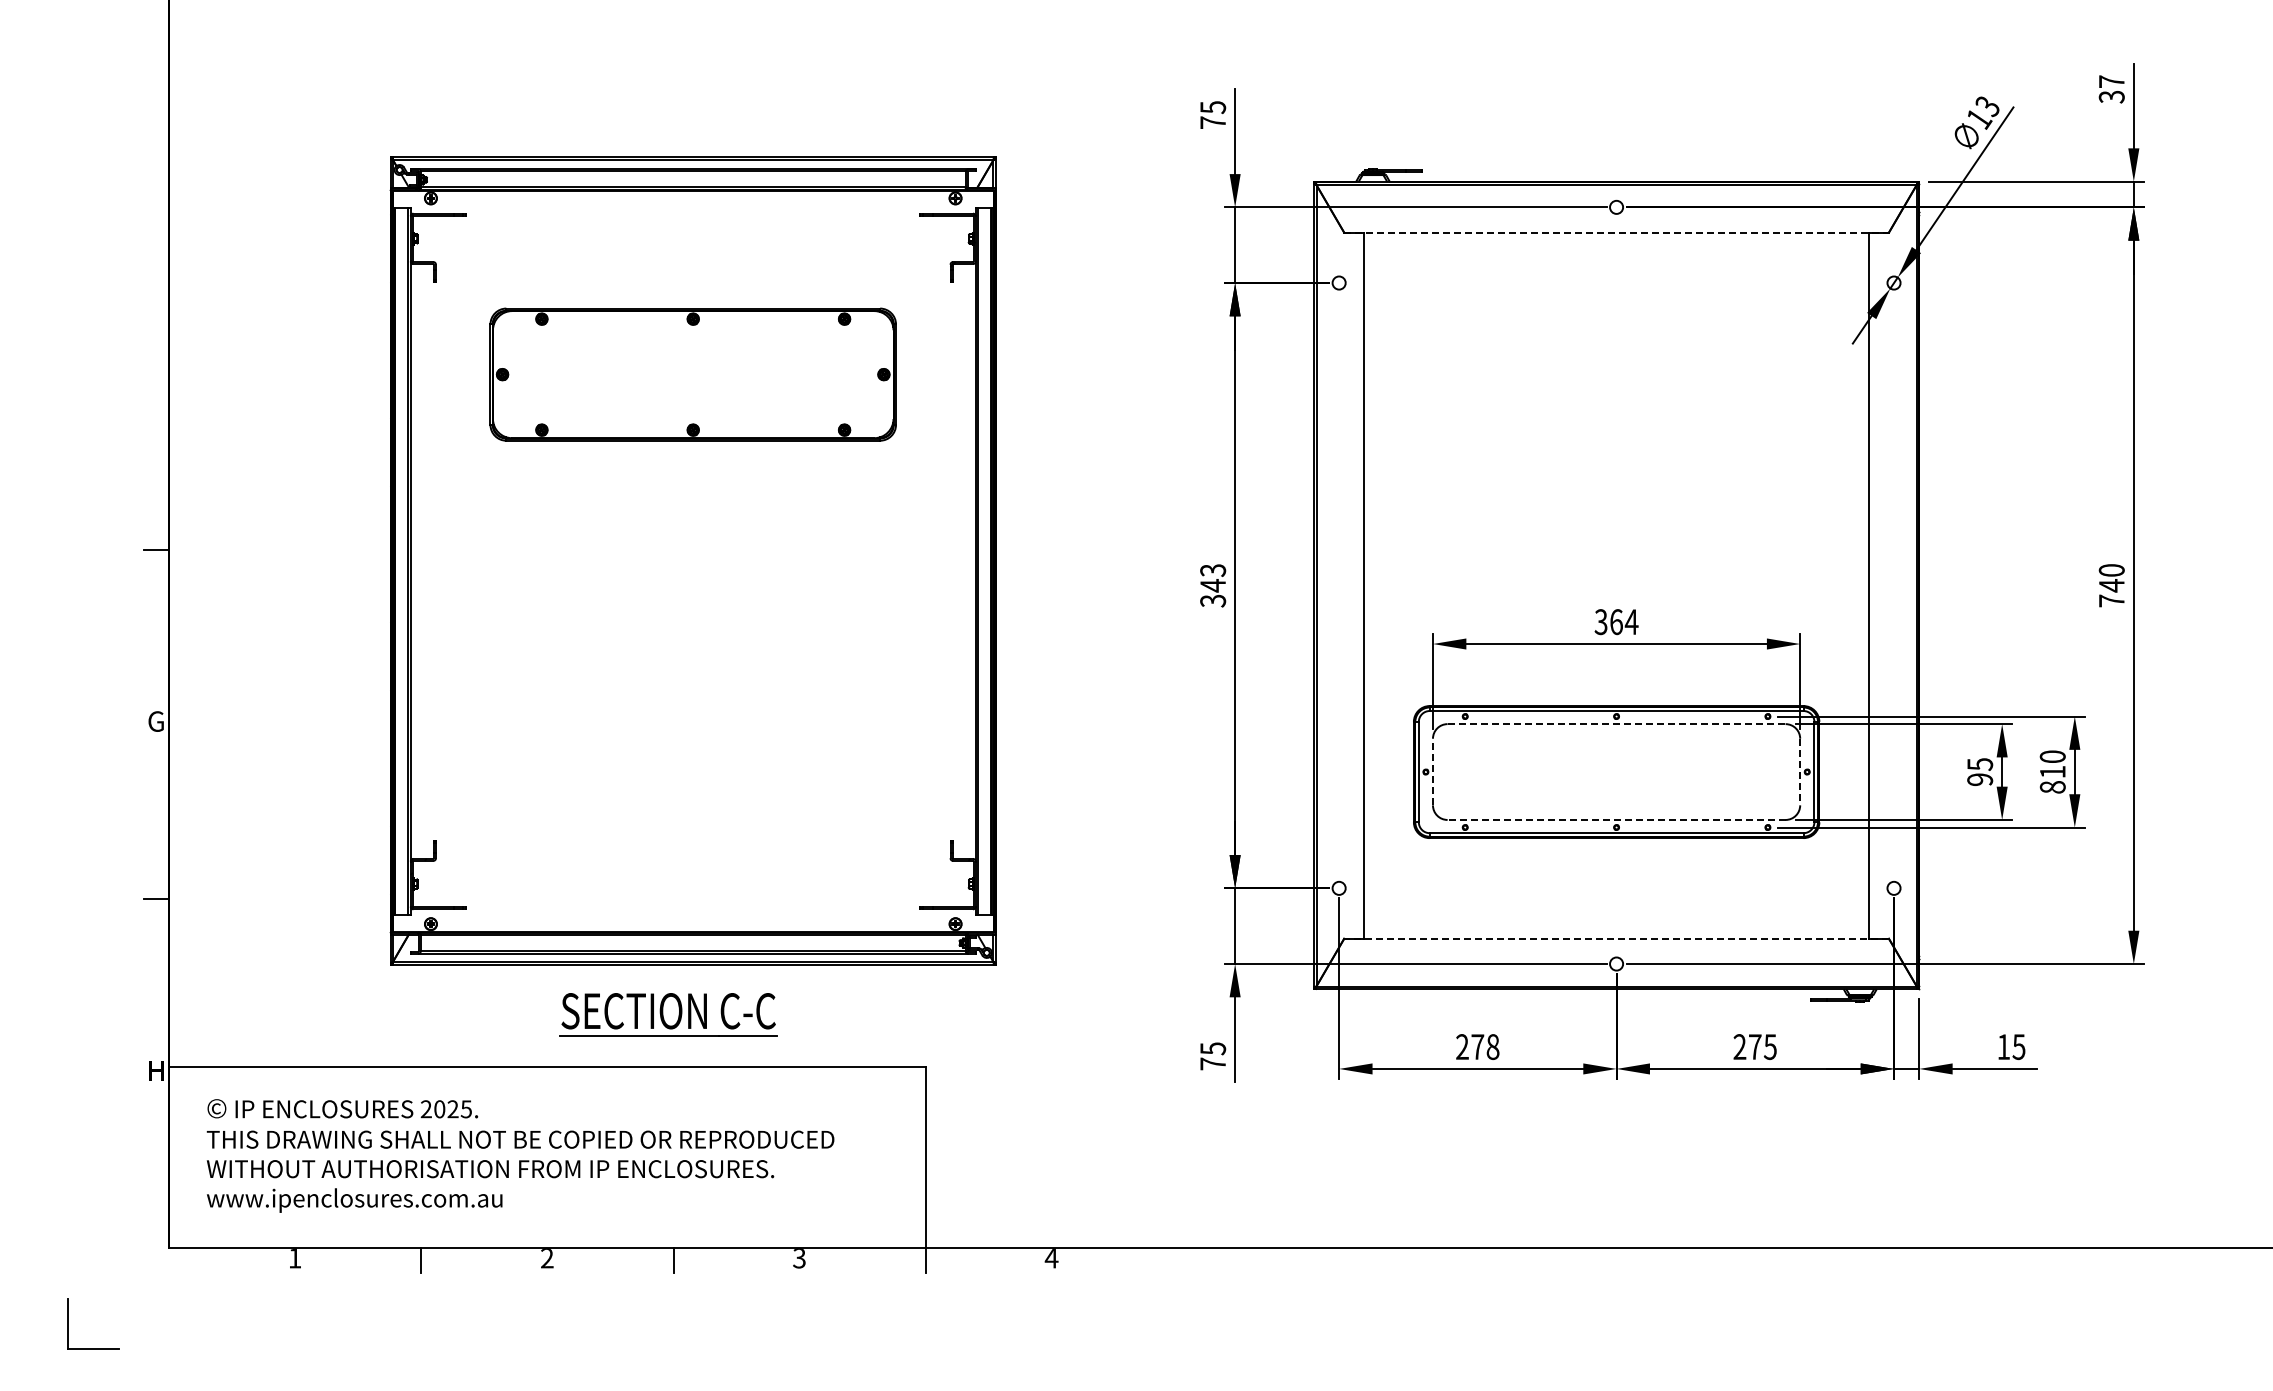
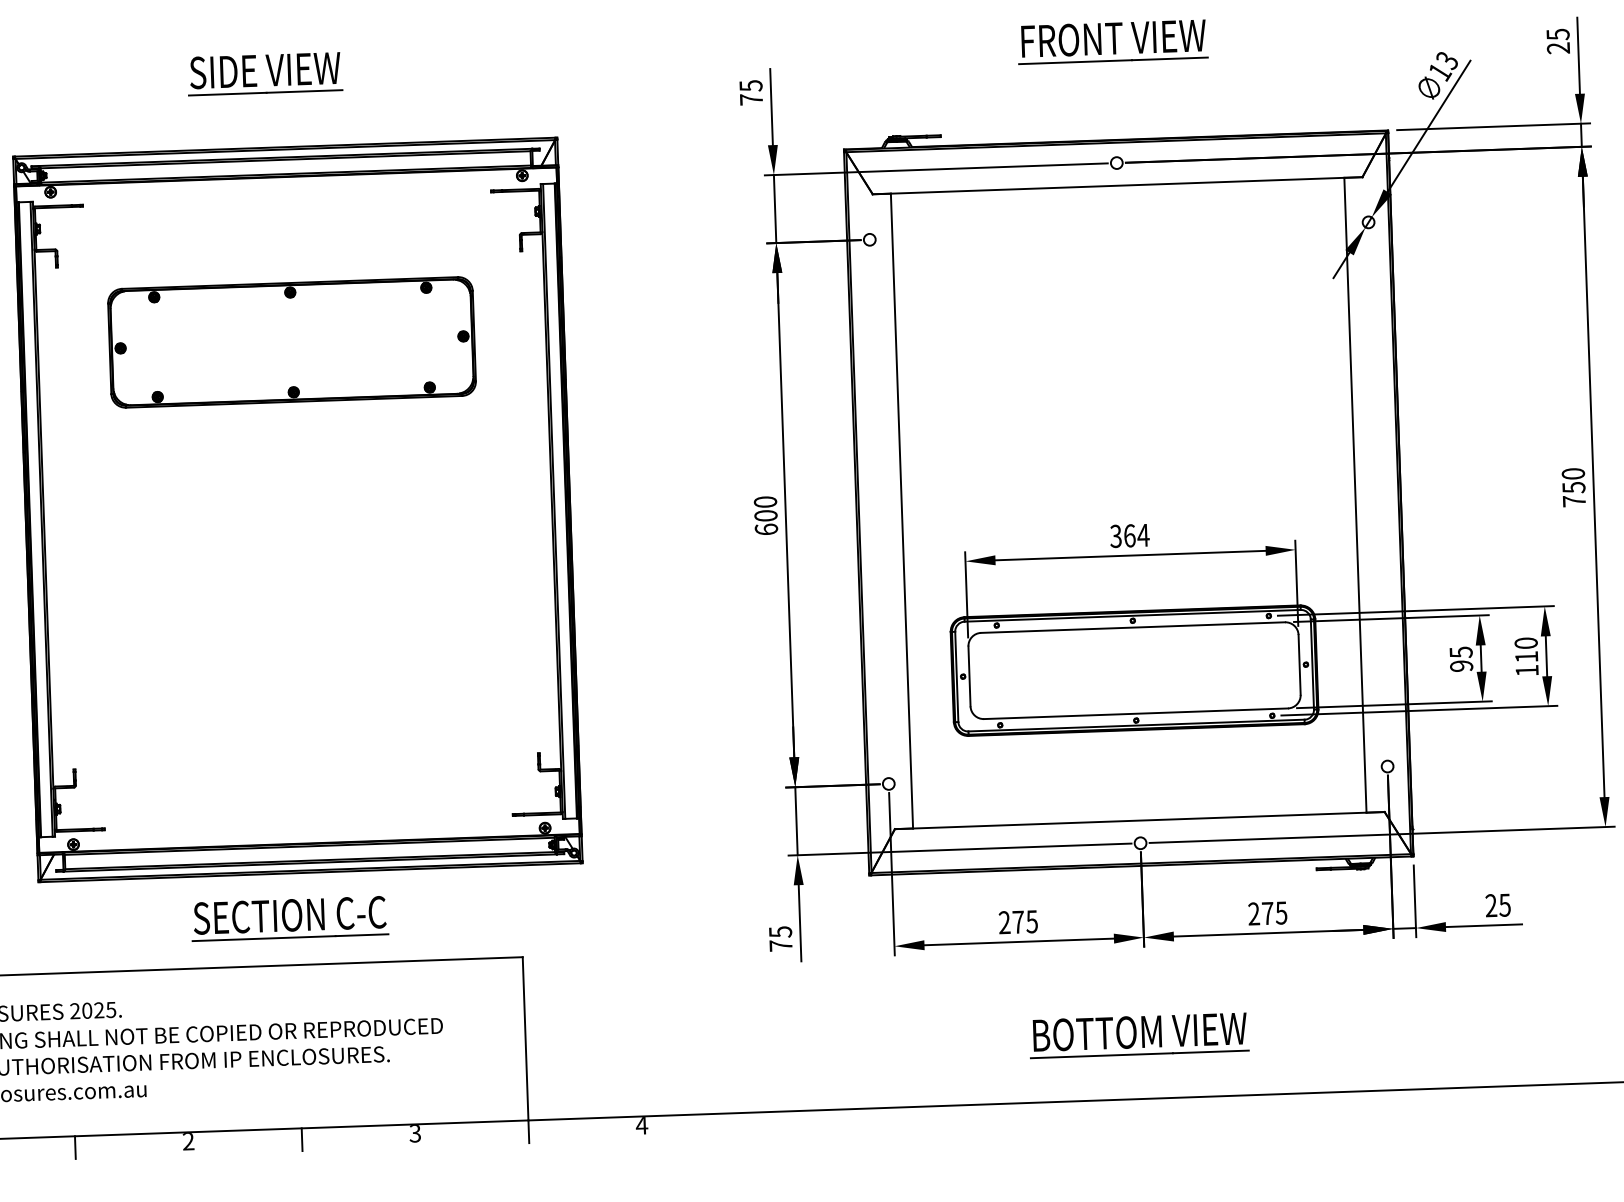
part: (1616, 72) -> (1112, 41), added
part: (673, 74) -> (264, 73), added
text: (2111, 89) -> (1558, 41), 37 -> 25
line: (1617, 232) -> (1118, 185), dashed -> solid
text: (1213, 585) -> (766, 515), 343 -> 600
text: (2111, 585) -> (1573, 487), 740 -> 750
line: (1616, 724) -> (1132, 627), dashed -> solid
line: (1432, 771) -> (969, 675), dashed -> solid
line: (1800, 772) -> (1299, 665), dashed -> solid
text: (2052, 787) -> (1526, 670), 810 -> 110
line: (1616, 819) -> (1135, 713), dashed -> solid
line: (1616, 938) -> (1139, 820), dashed -> solid
text: (1492, 1046) -> (1031, 921), 278 -> 275
text: (2003, 1046) -> (1490, 905), 15 -> 25
part: (1607, 1177) -> (1139, 1035), added

